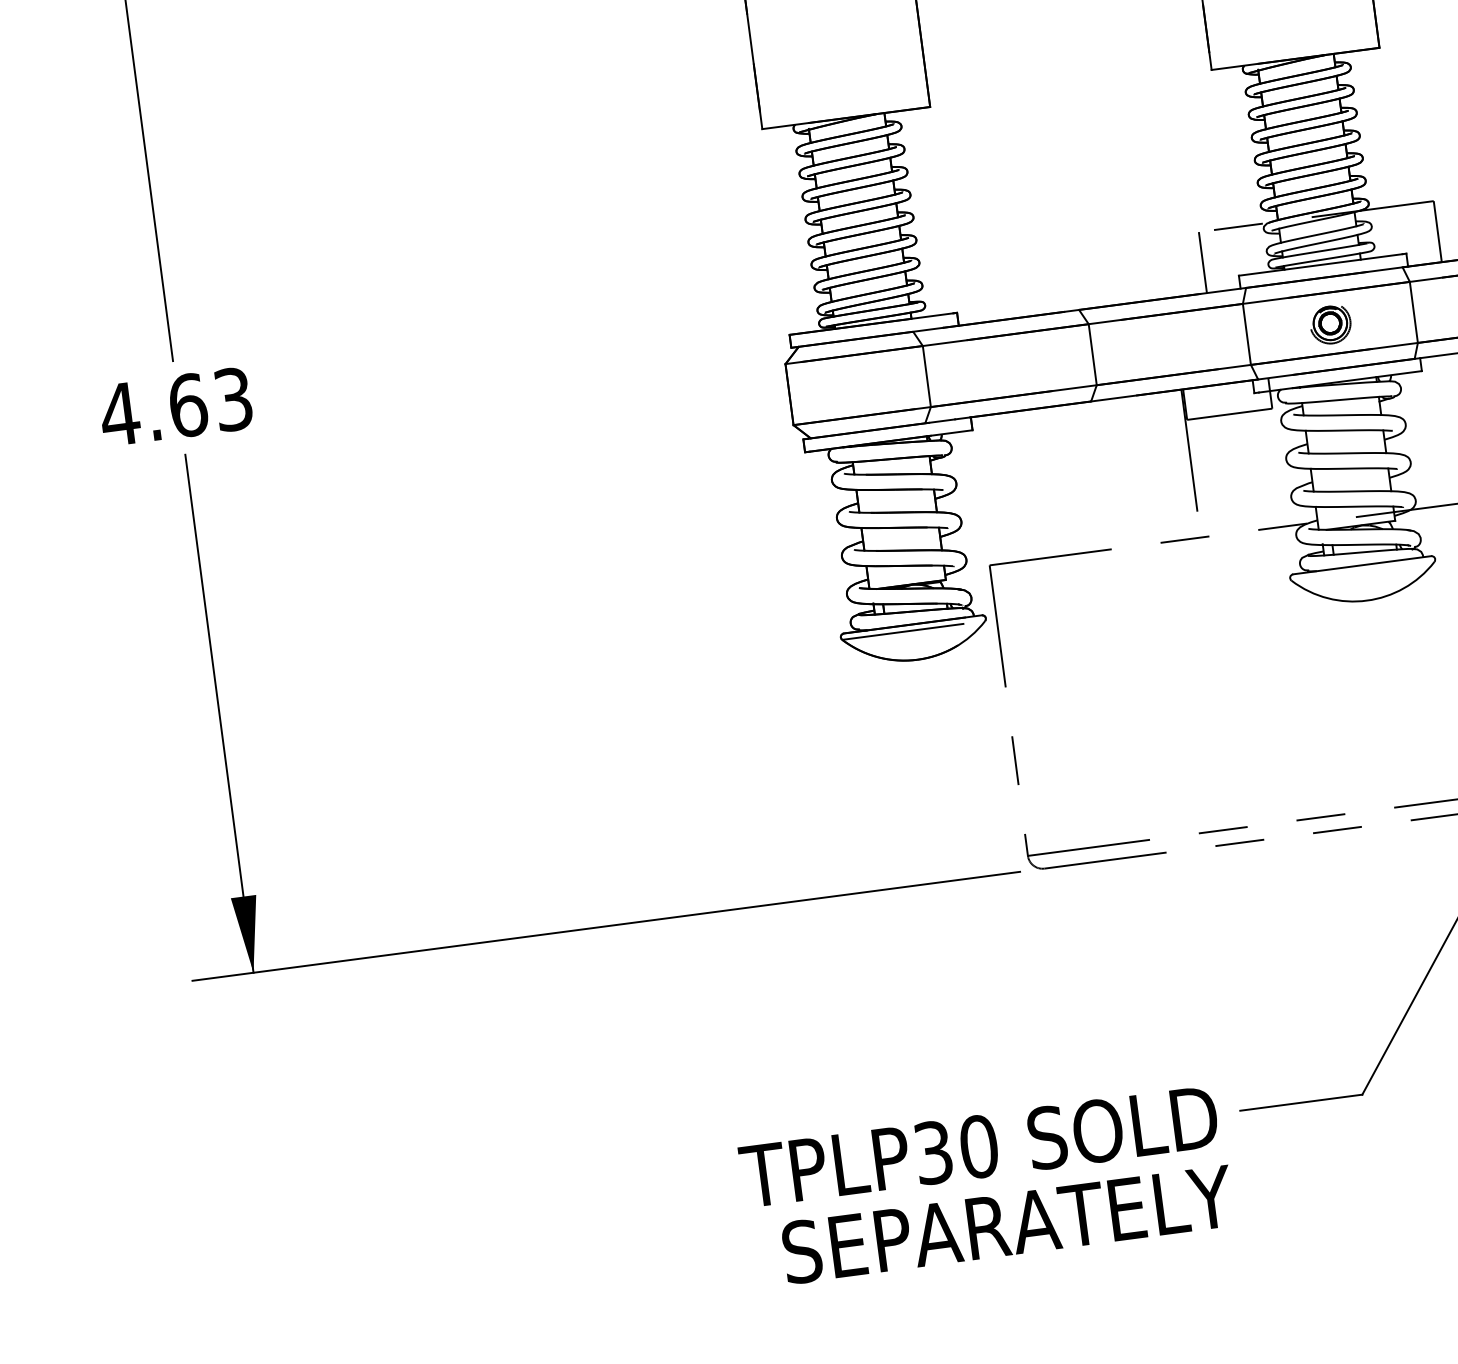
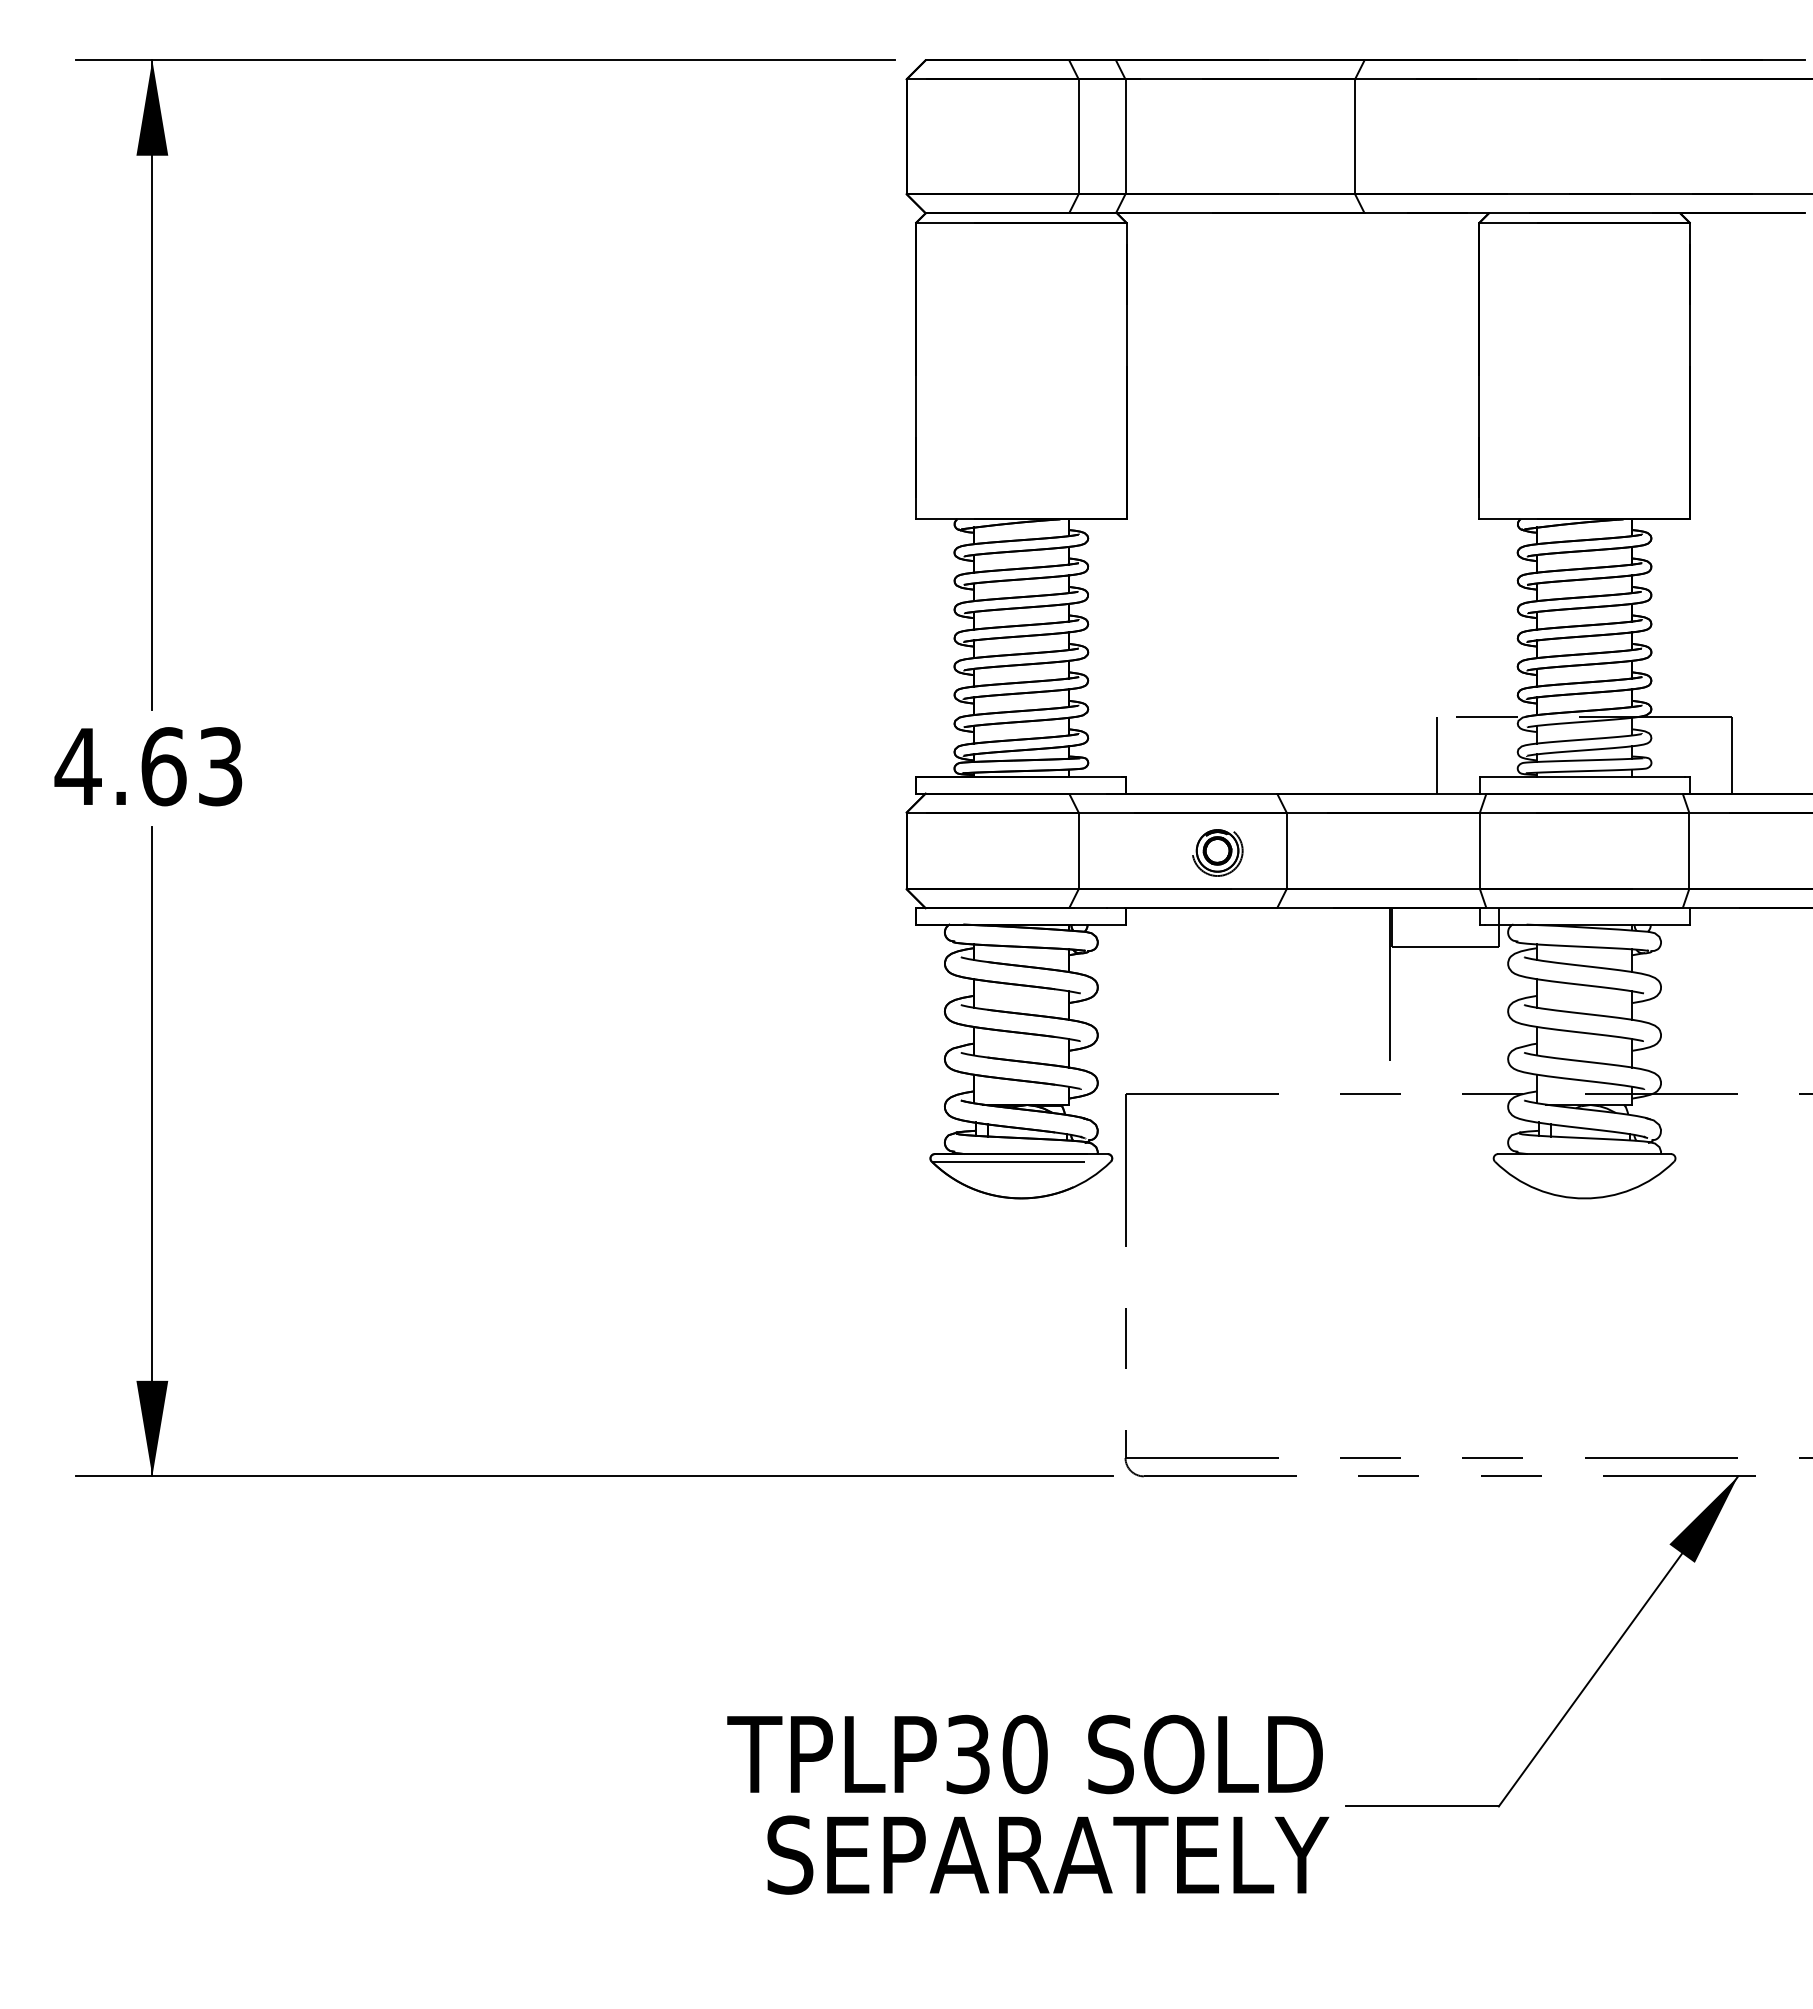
part: (1330, 324) -> (1217, 852), moved
text: (987, 1186) -> (1028, 1804), moved

